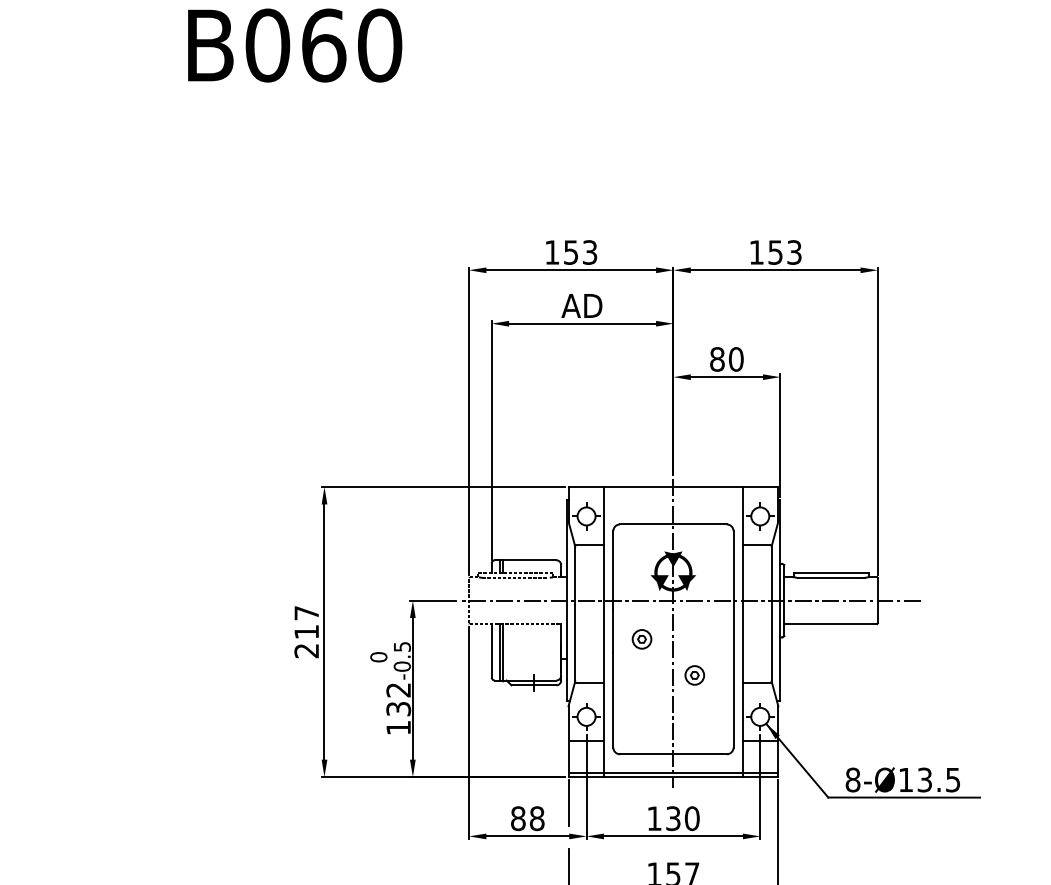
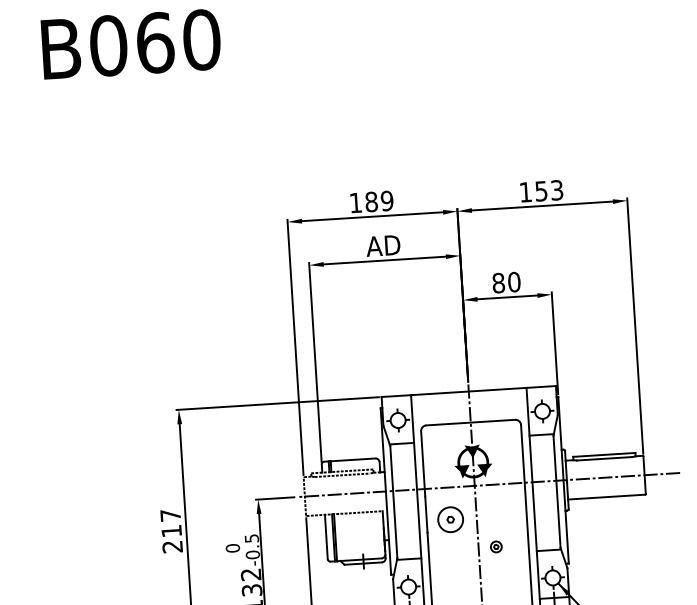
text: (580, 252) -> (379, 201), 153 -> 189
circle: (641, 639) -> (450, 519), size x1.6
part: (694, 675) -> (496, 547), size x0.7

